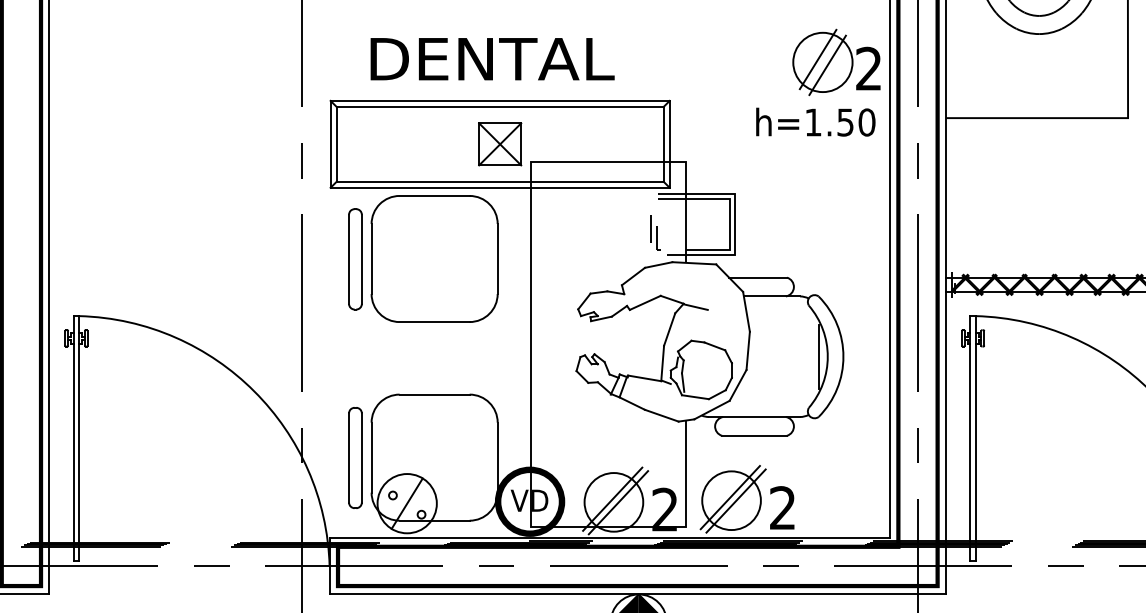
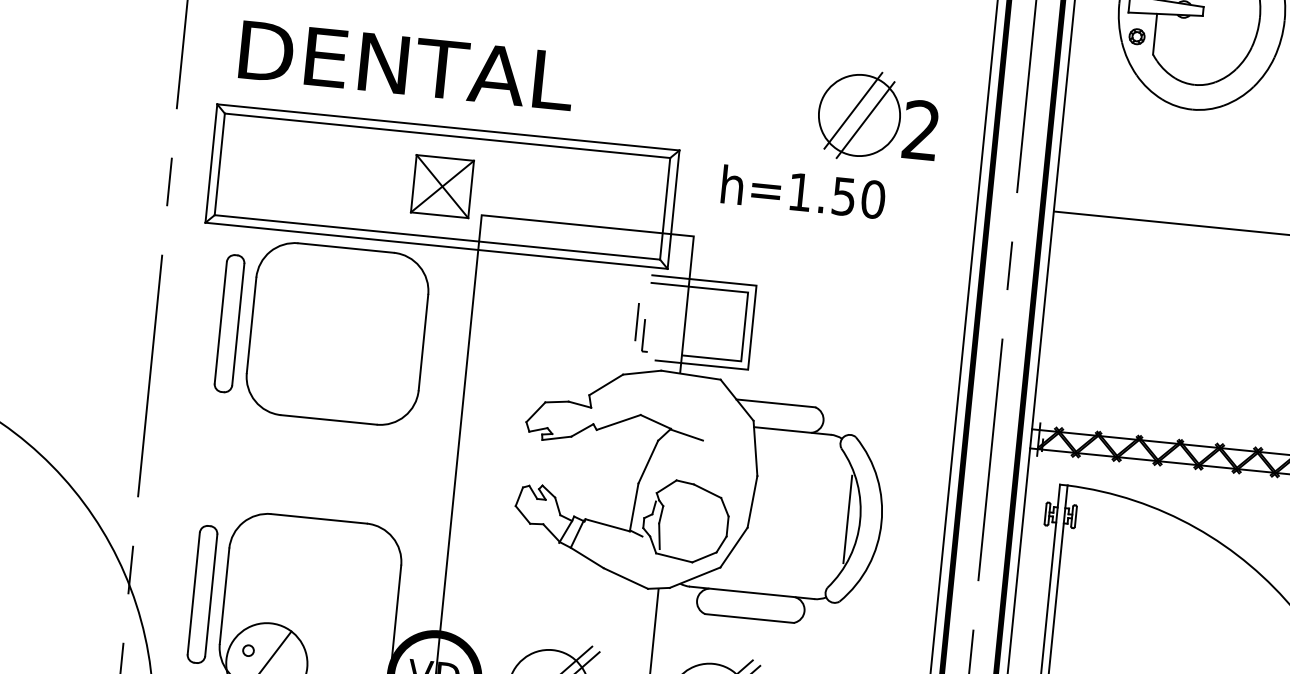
text: (492, 59) -> (406, 66), moved
part: (836, 62) -> (878, 117), moved
text: (815, 121) -> (803, 191), moved

